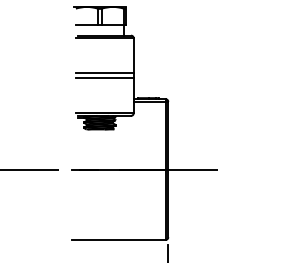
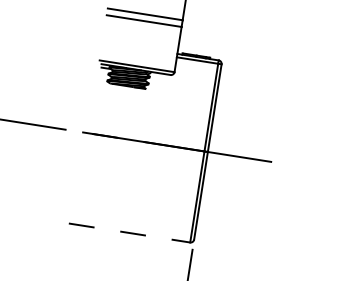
line: (118, 239) -> (129, 232), solid -> dashed

